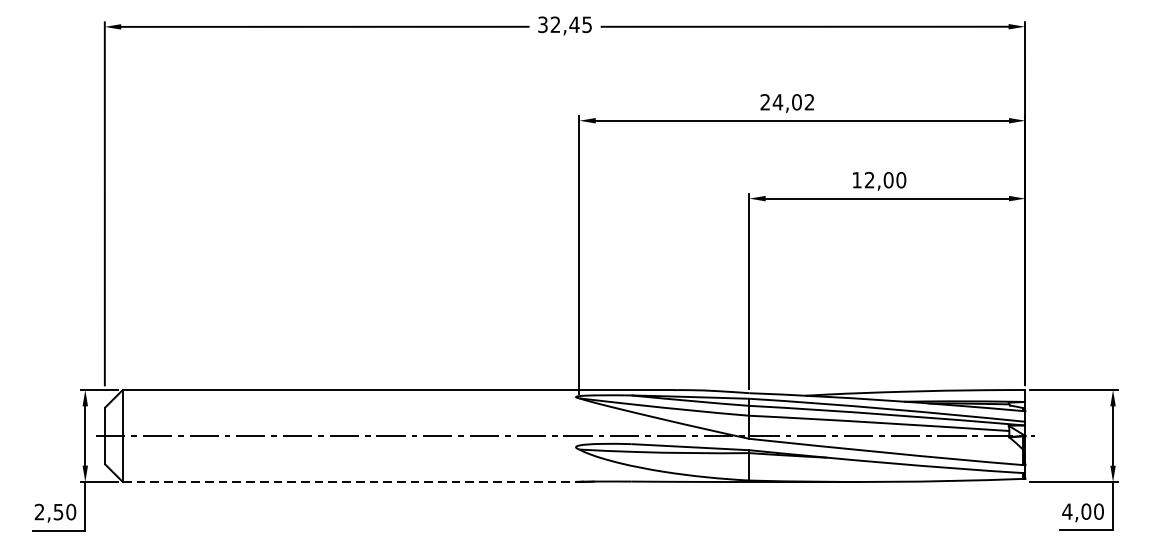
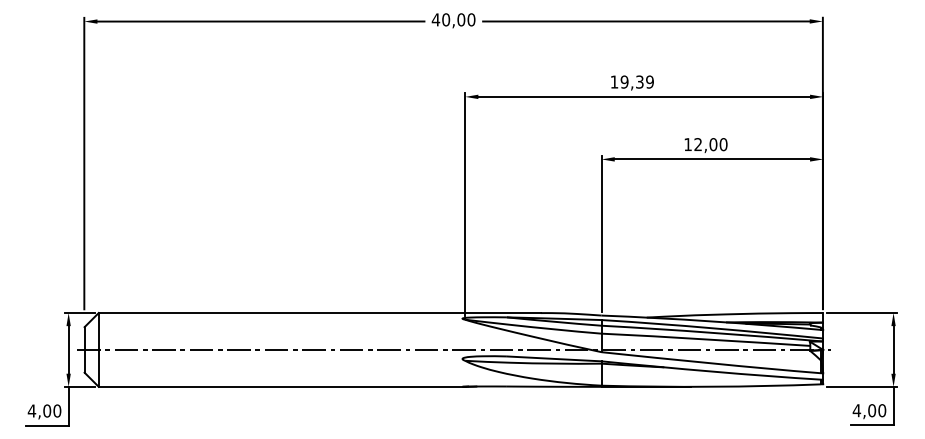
text: (564, 24) -> (453, 19), 32,45 -> 40,00
text: (786, 101) -> (631, 81), 24,02 -> 19,39
line: (351, 481) -> (282, 386), dashed -> solid
text: (48, 511) -> (39, 410), 2,50 -> 4,00

